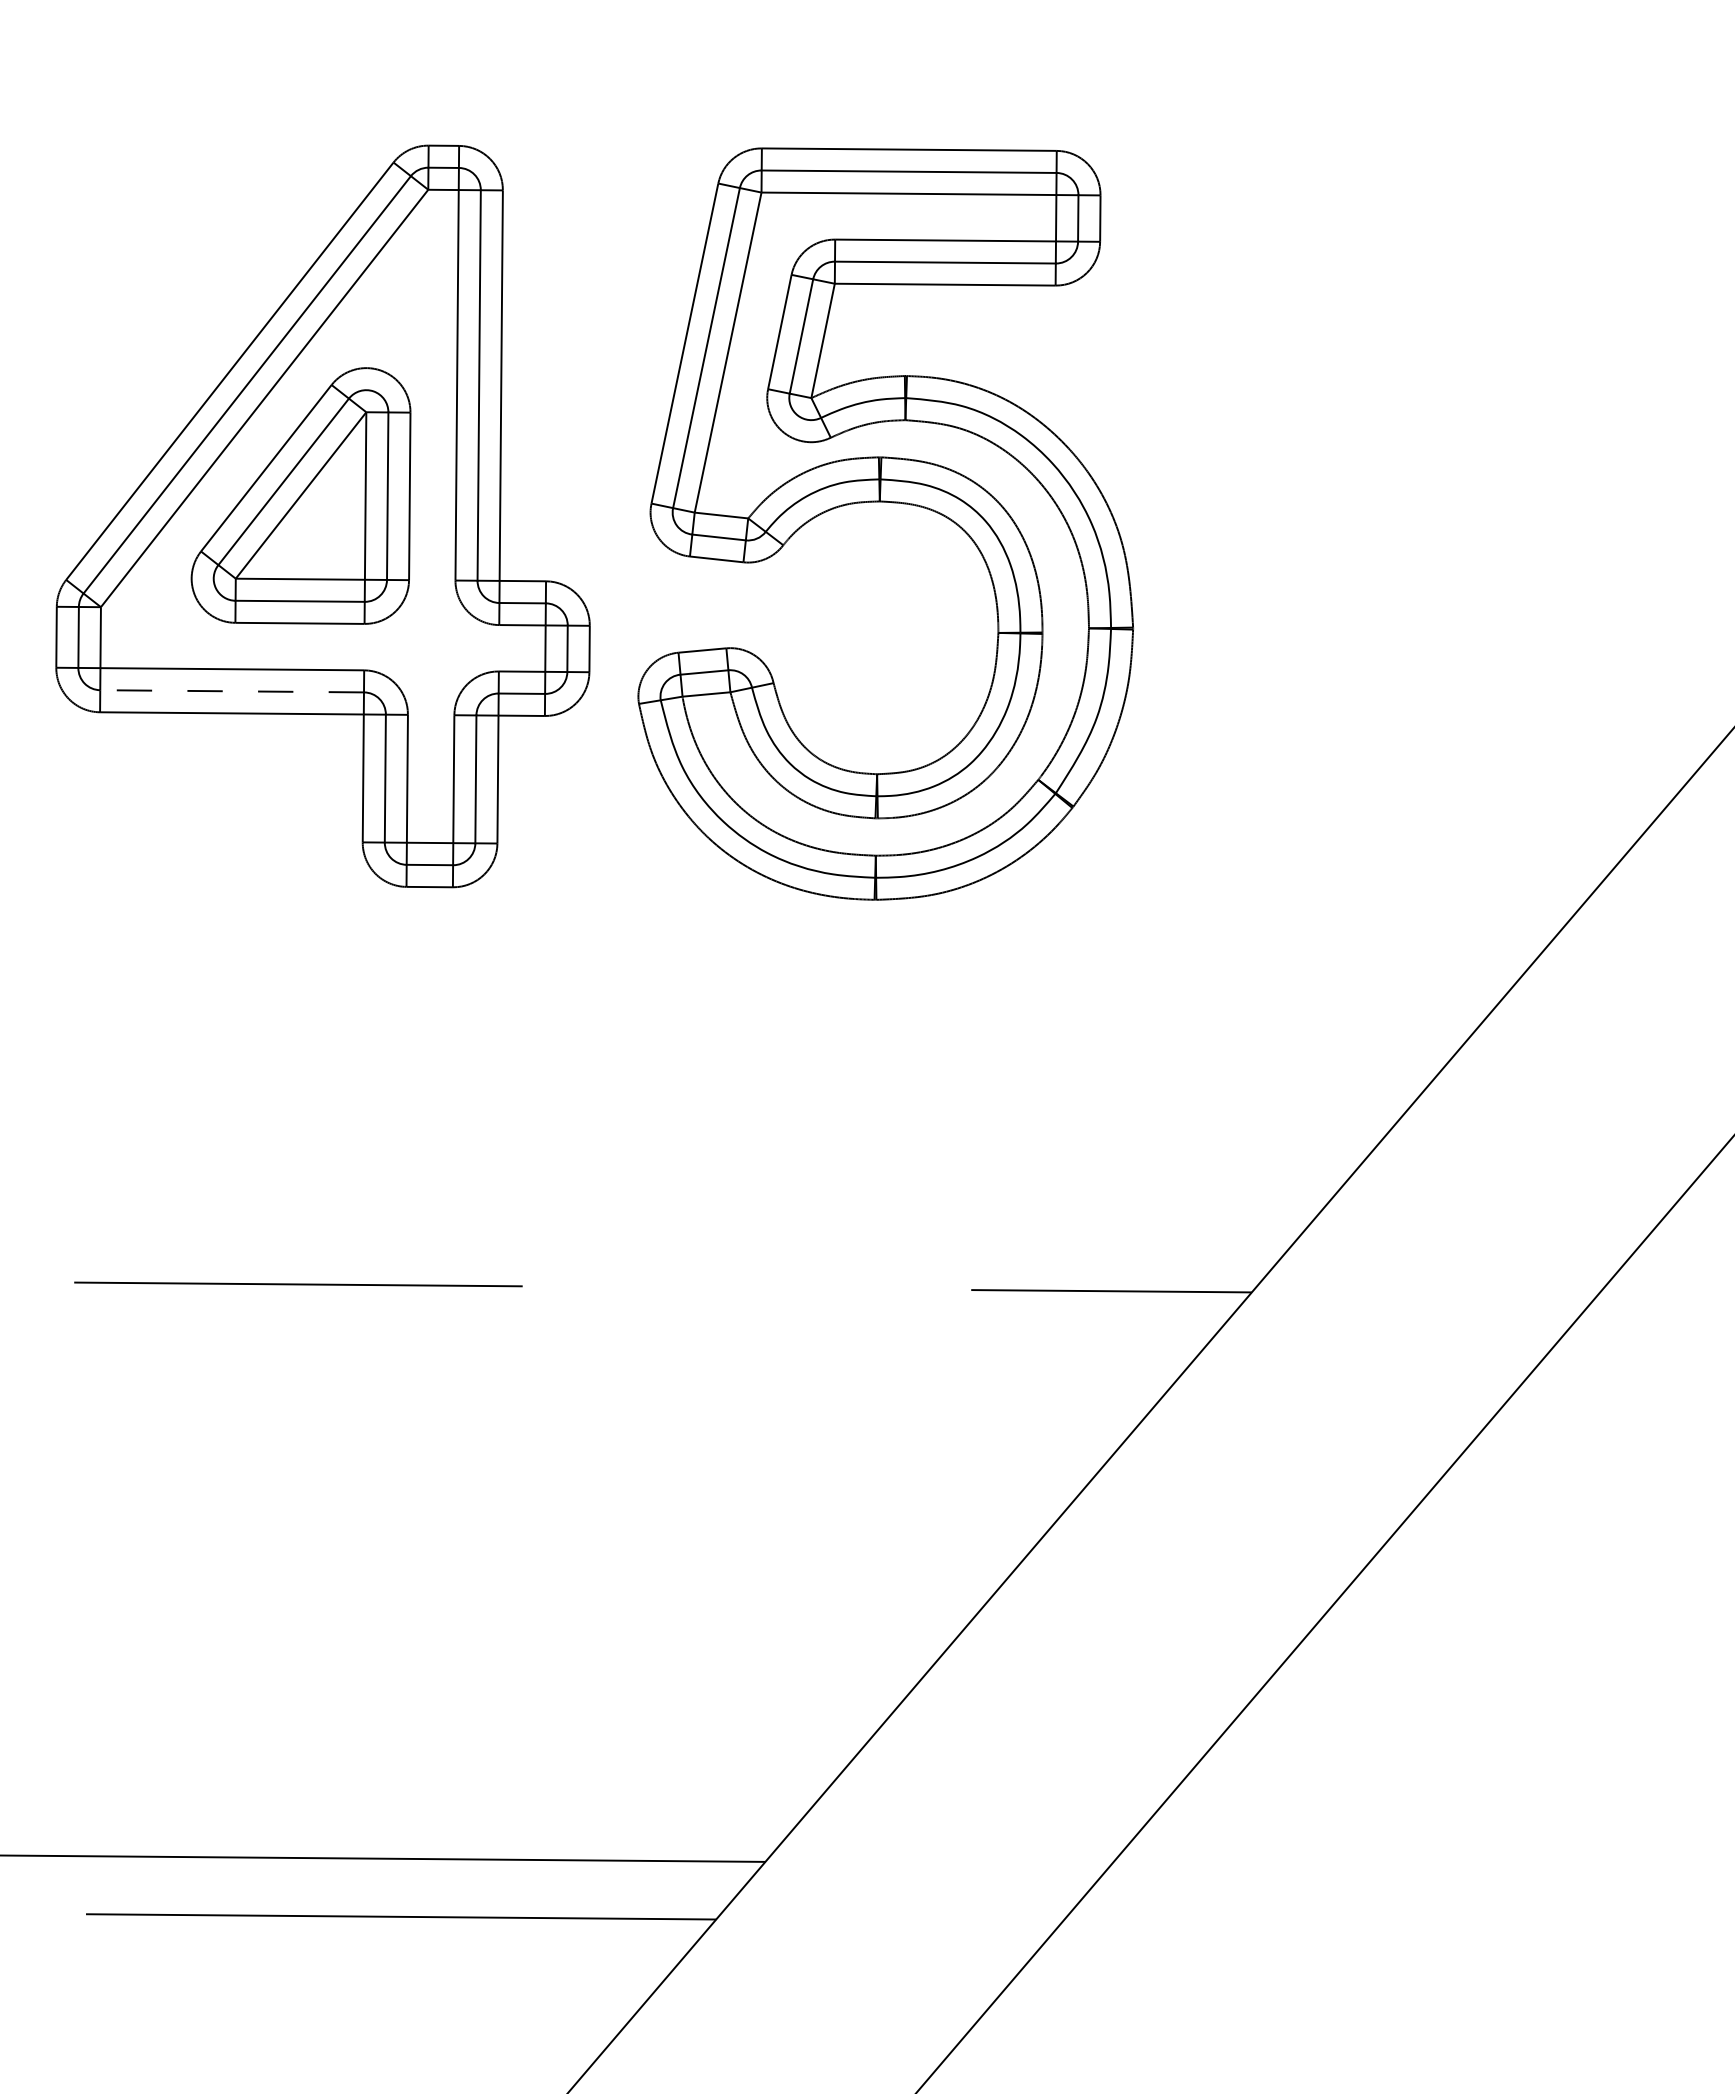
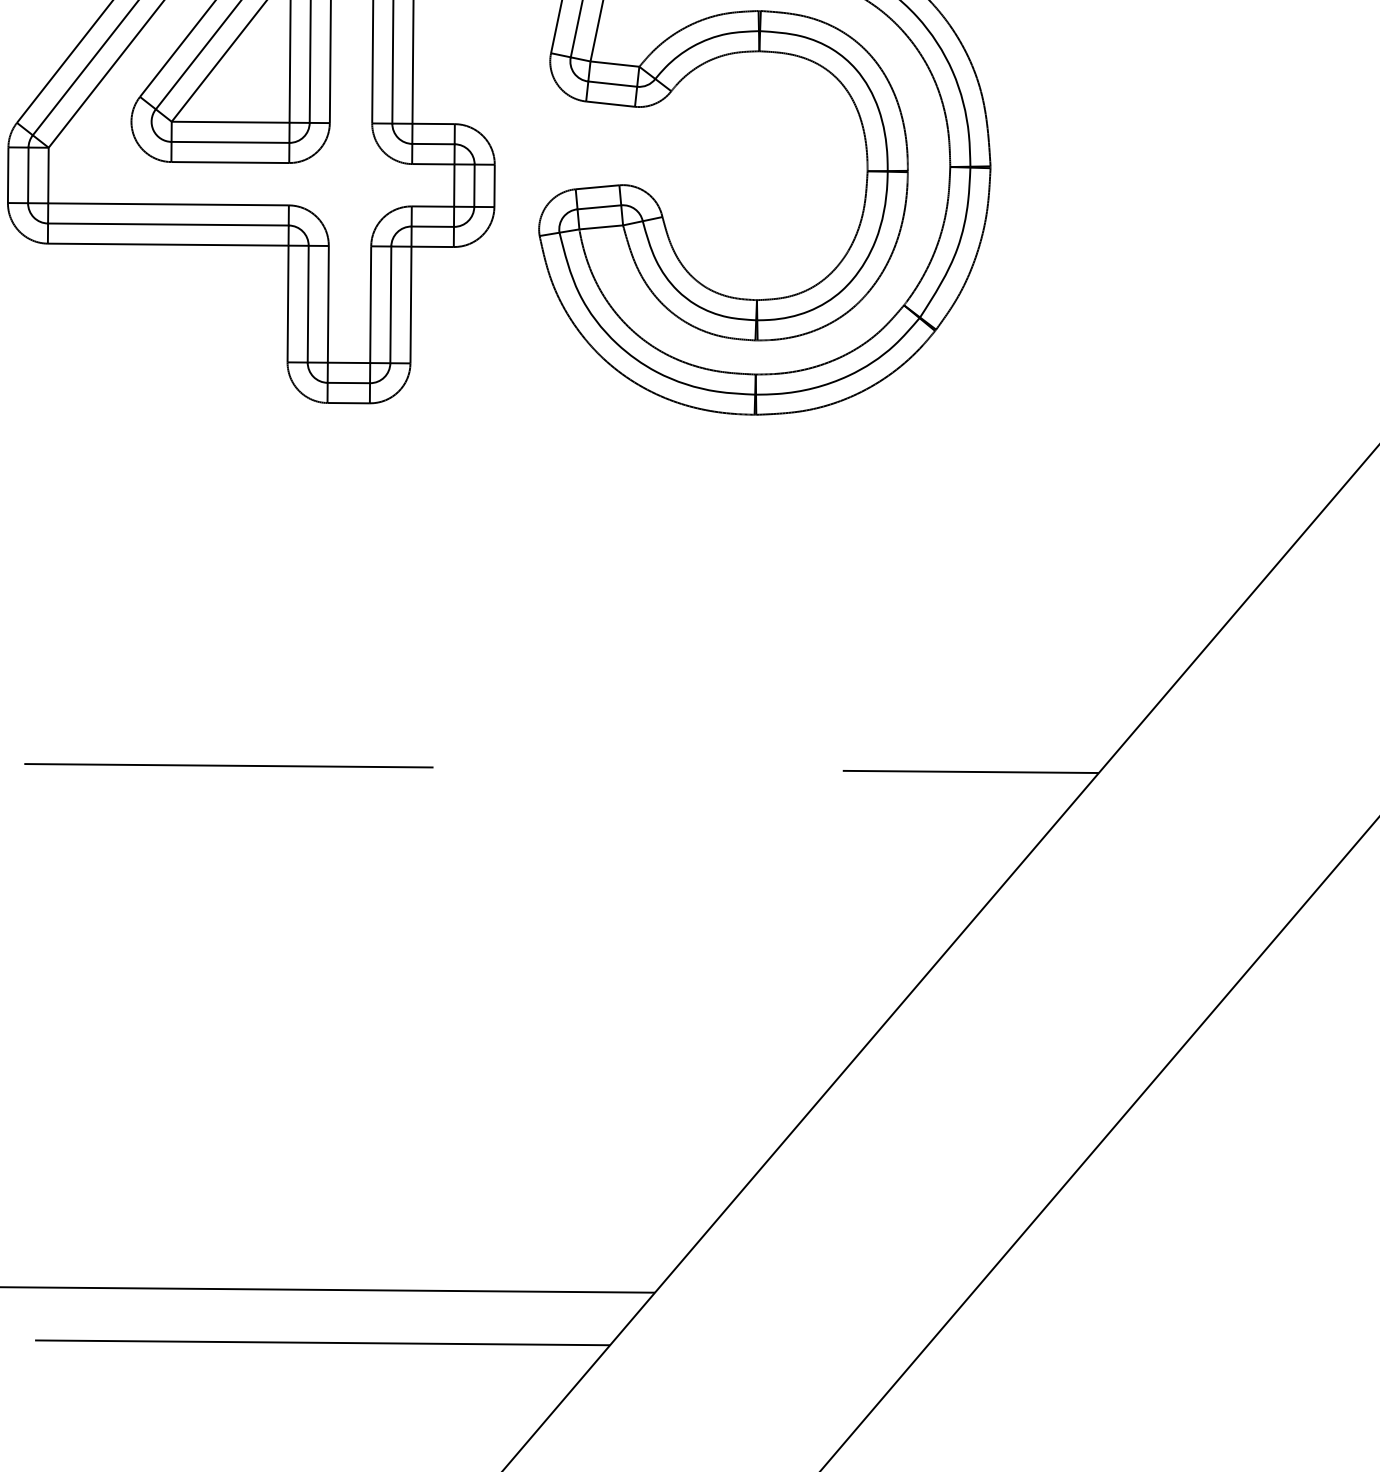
line: (232, 691) -> (168, 224), dashed -> solid

